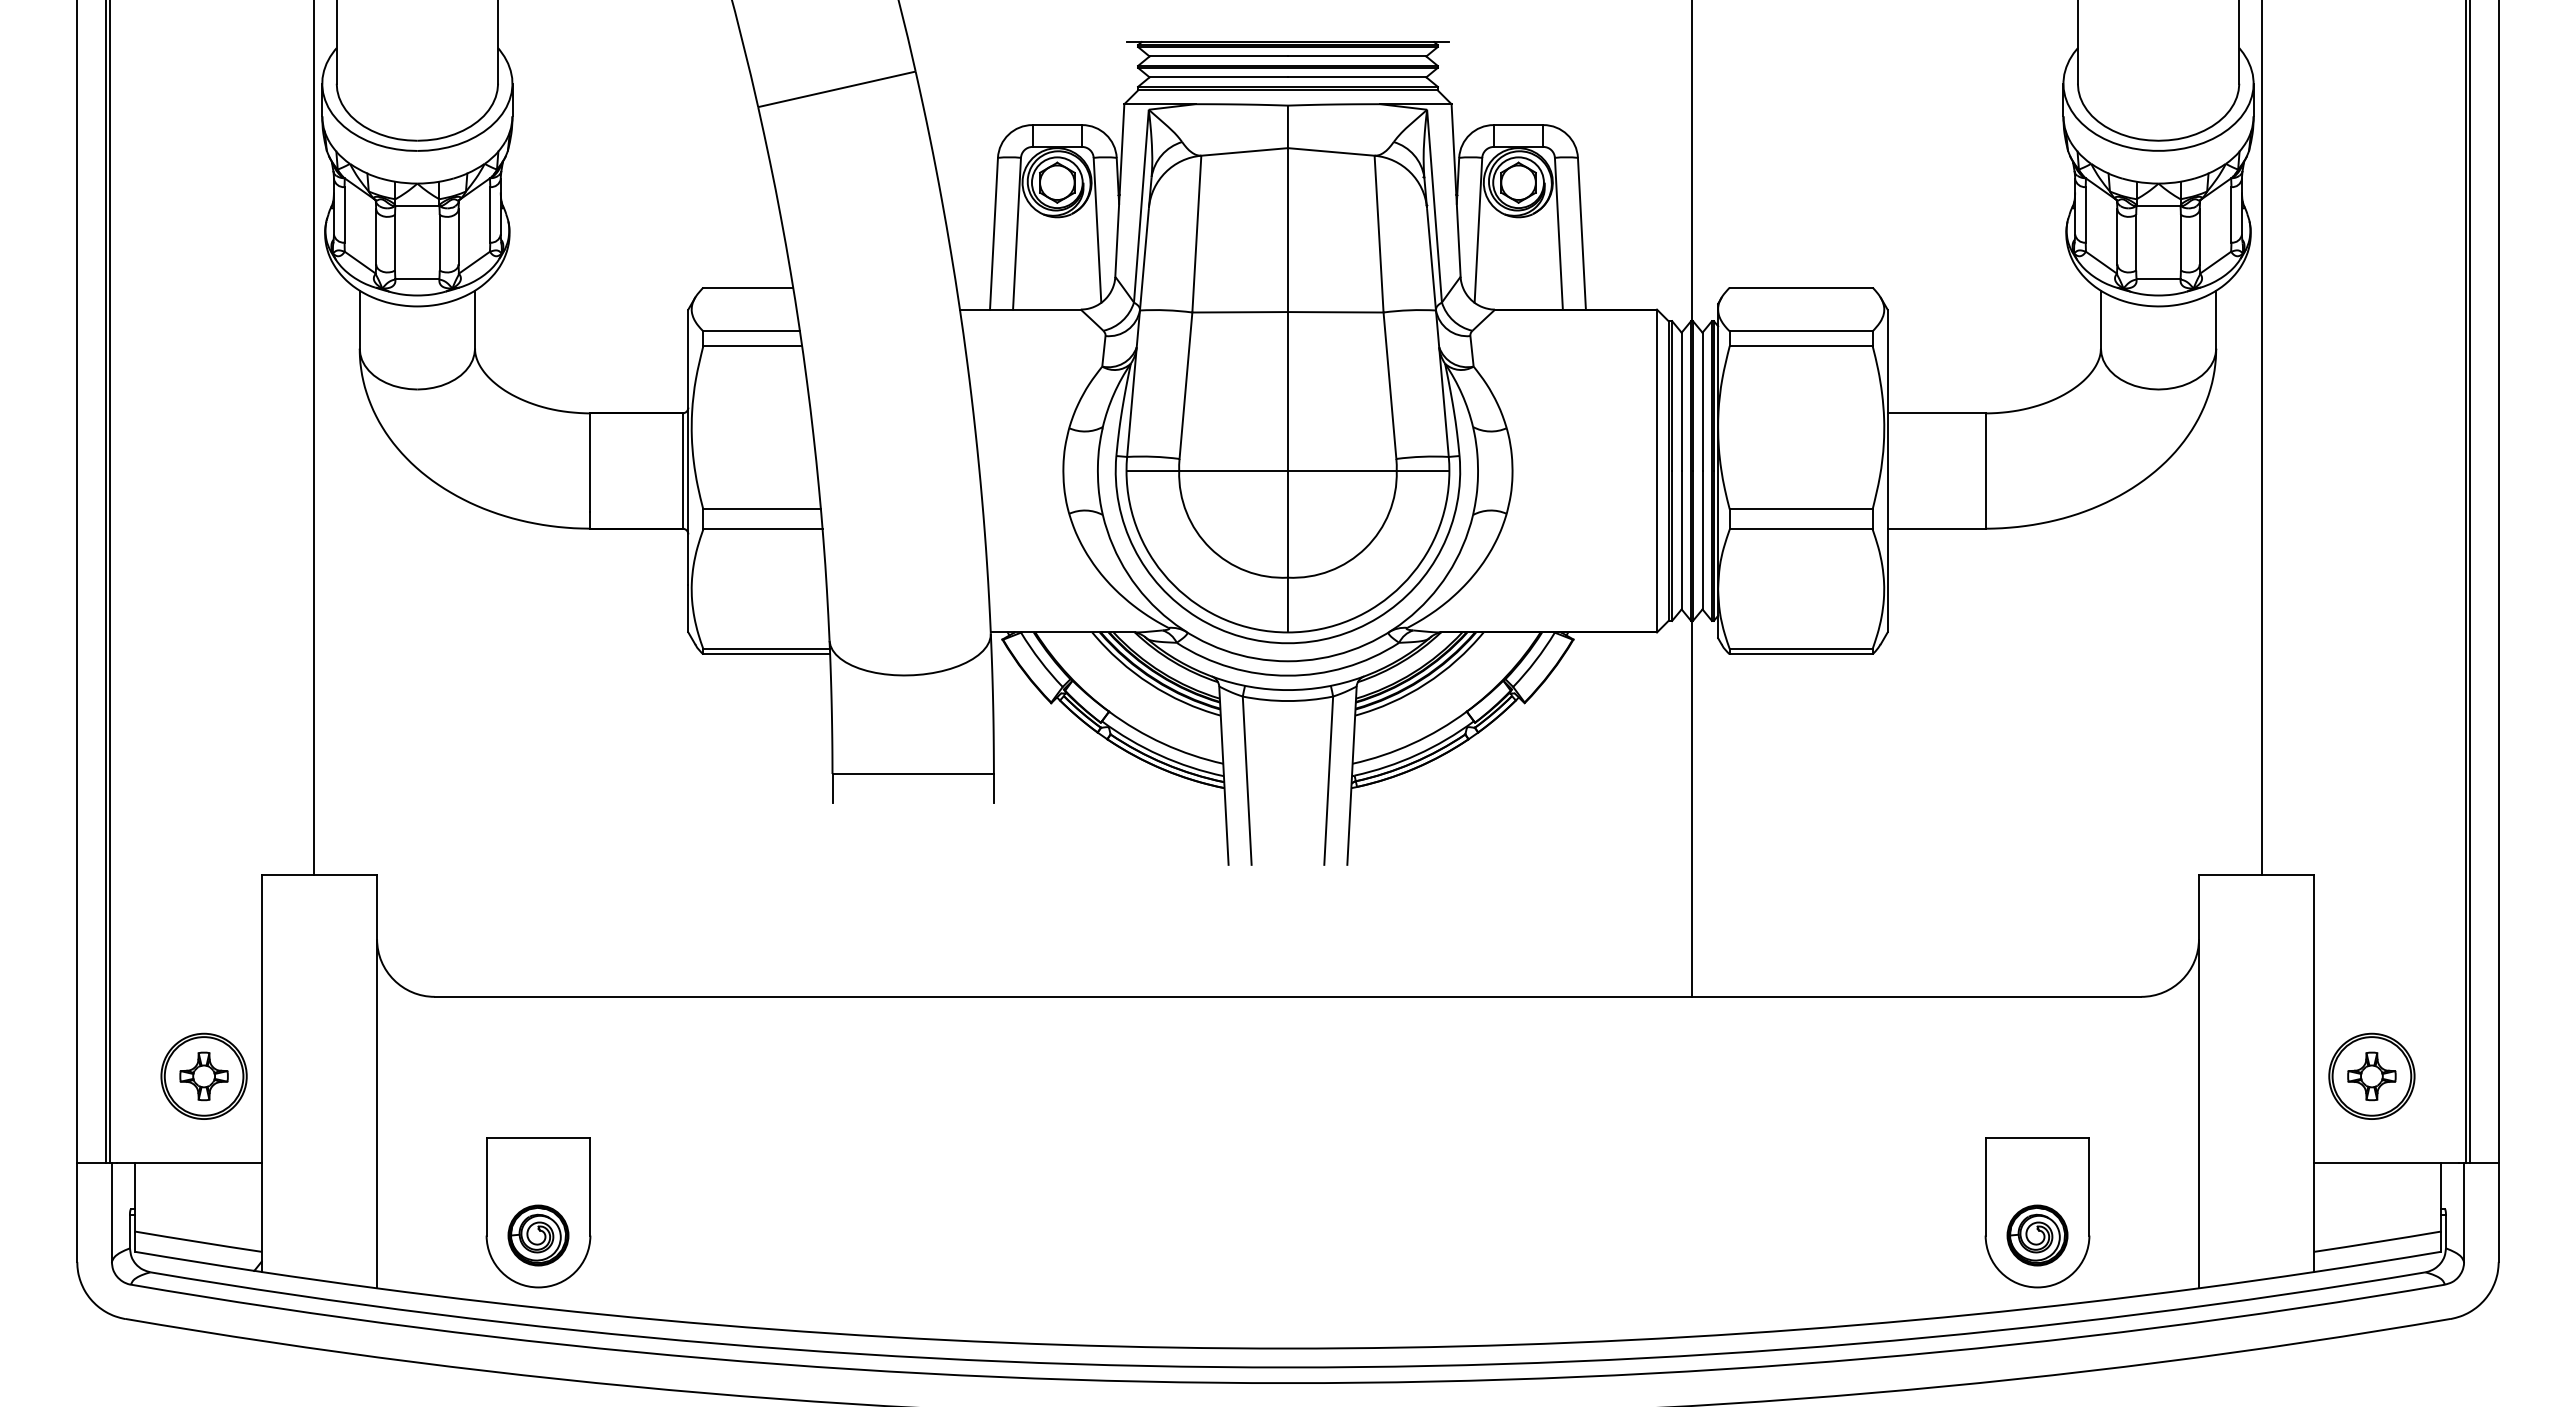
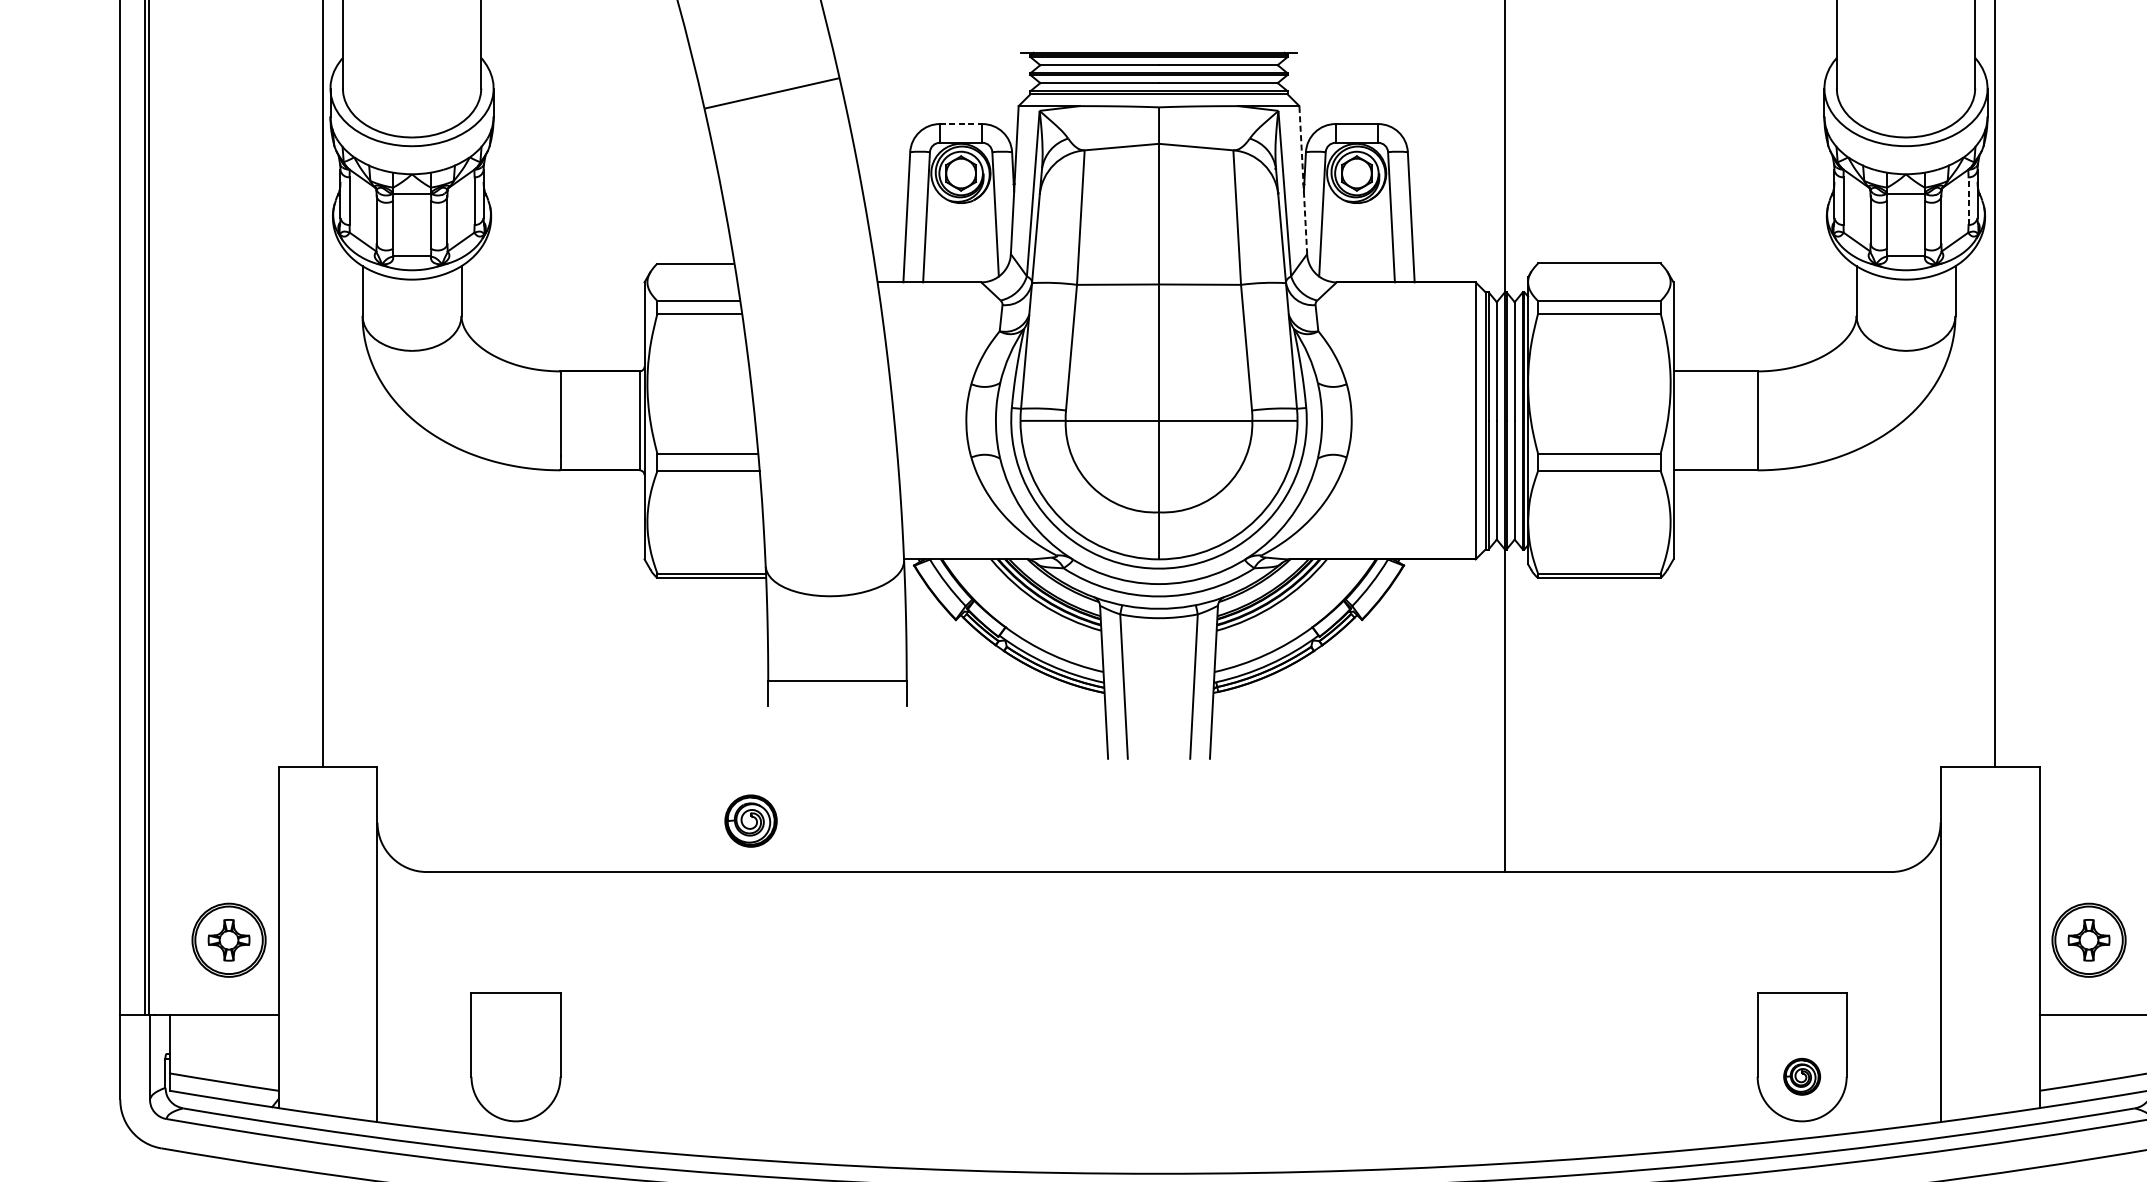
line: (1057, 125) -> (961, 124), solid -> dashed
line: (1456, 190) -> (1303, 180), solid -> dashed
line: (2231, 214) -> (1968, 200), solid -> dashed
part: (538, 1235) -> (751, 821), moved
part: (2037, 1235) -> (1802, 1076), size x0.7

